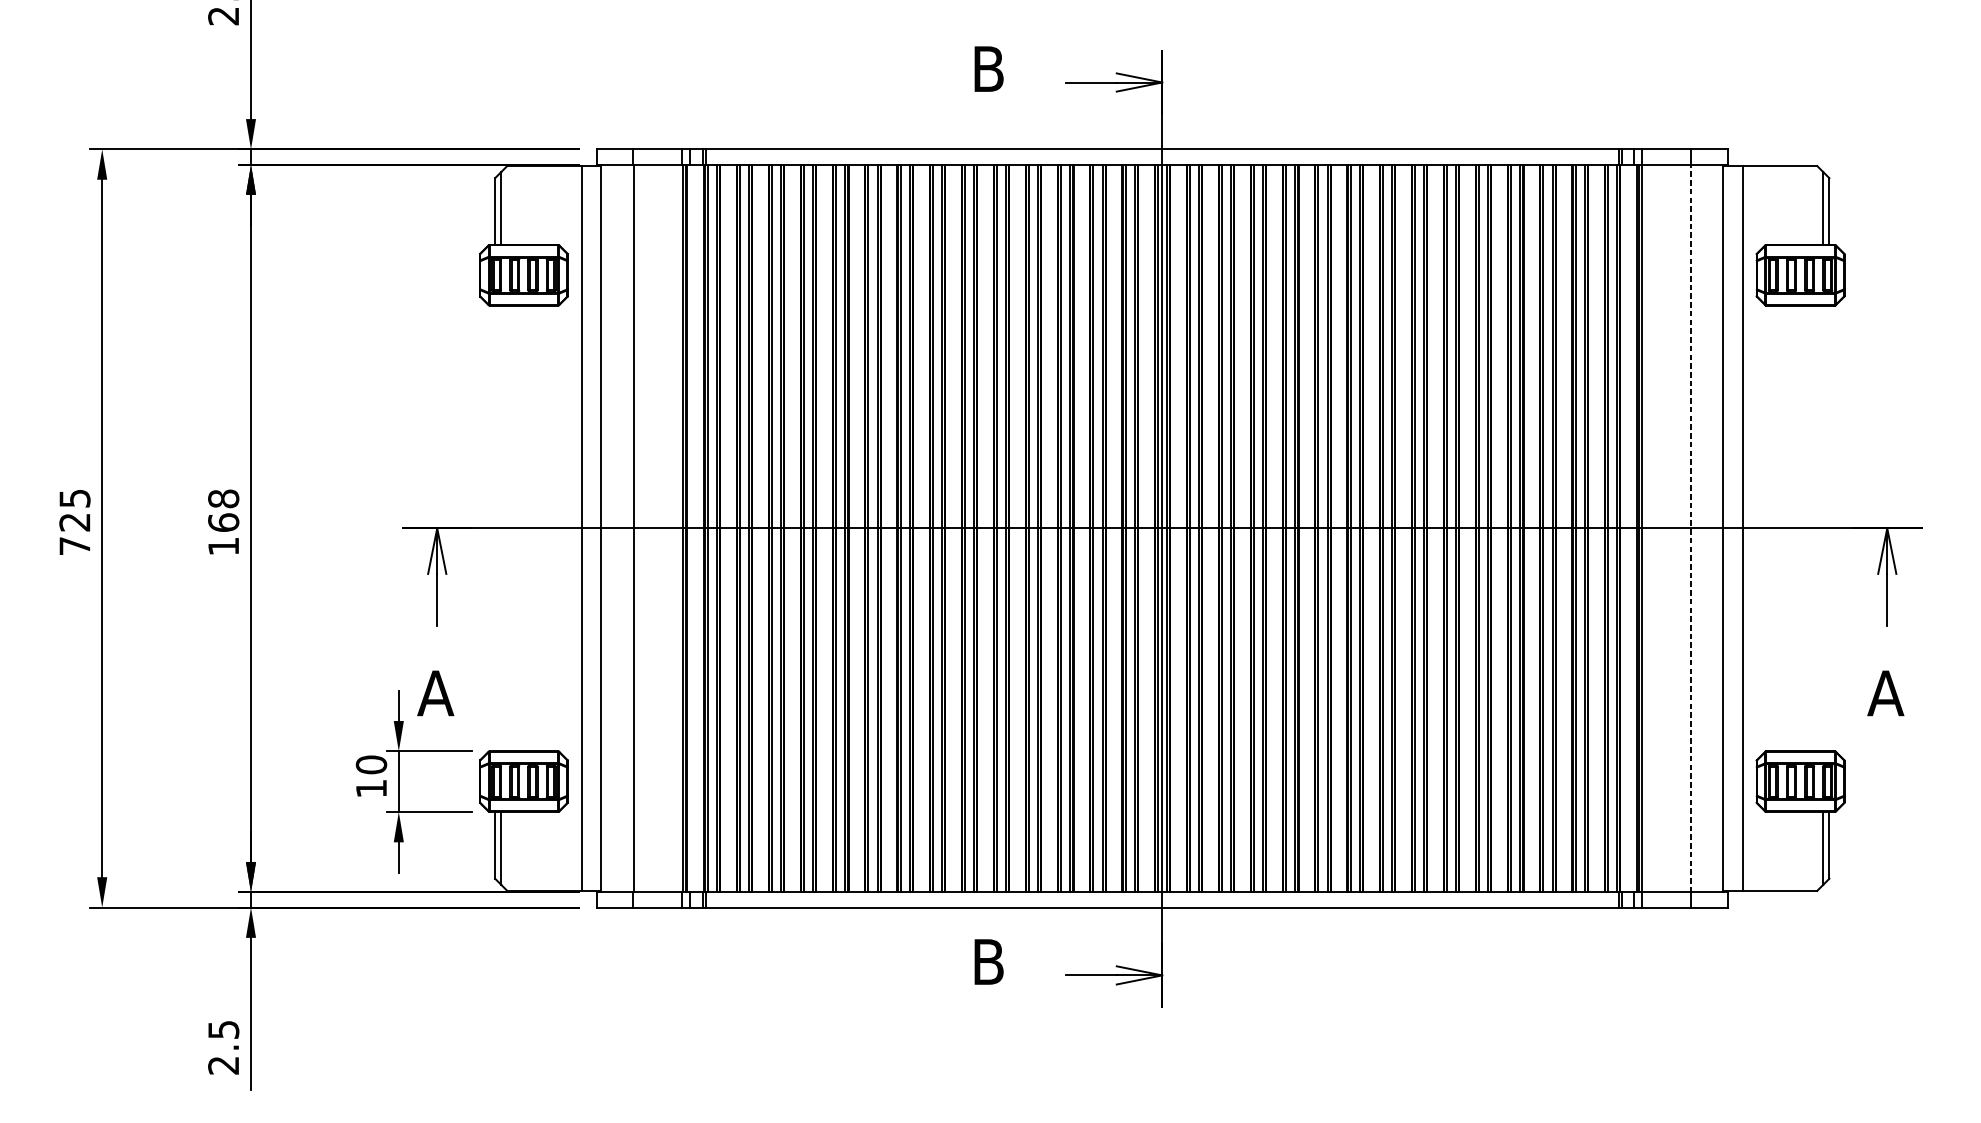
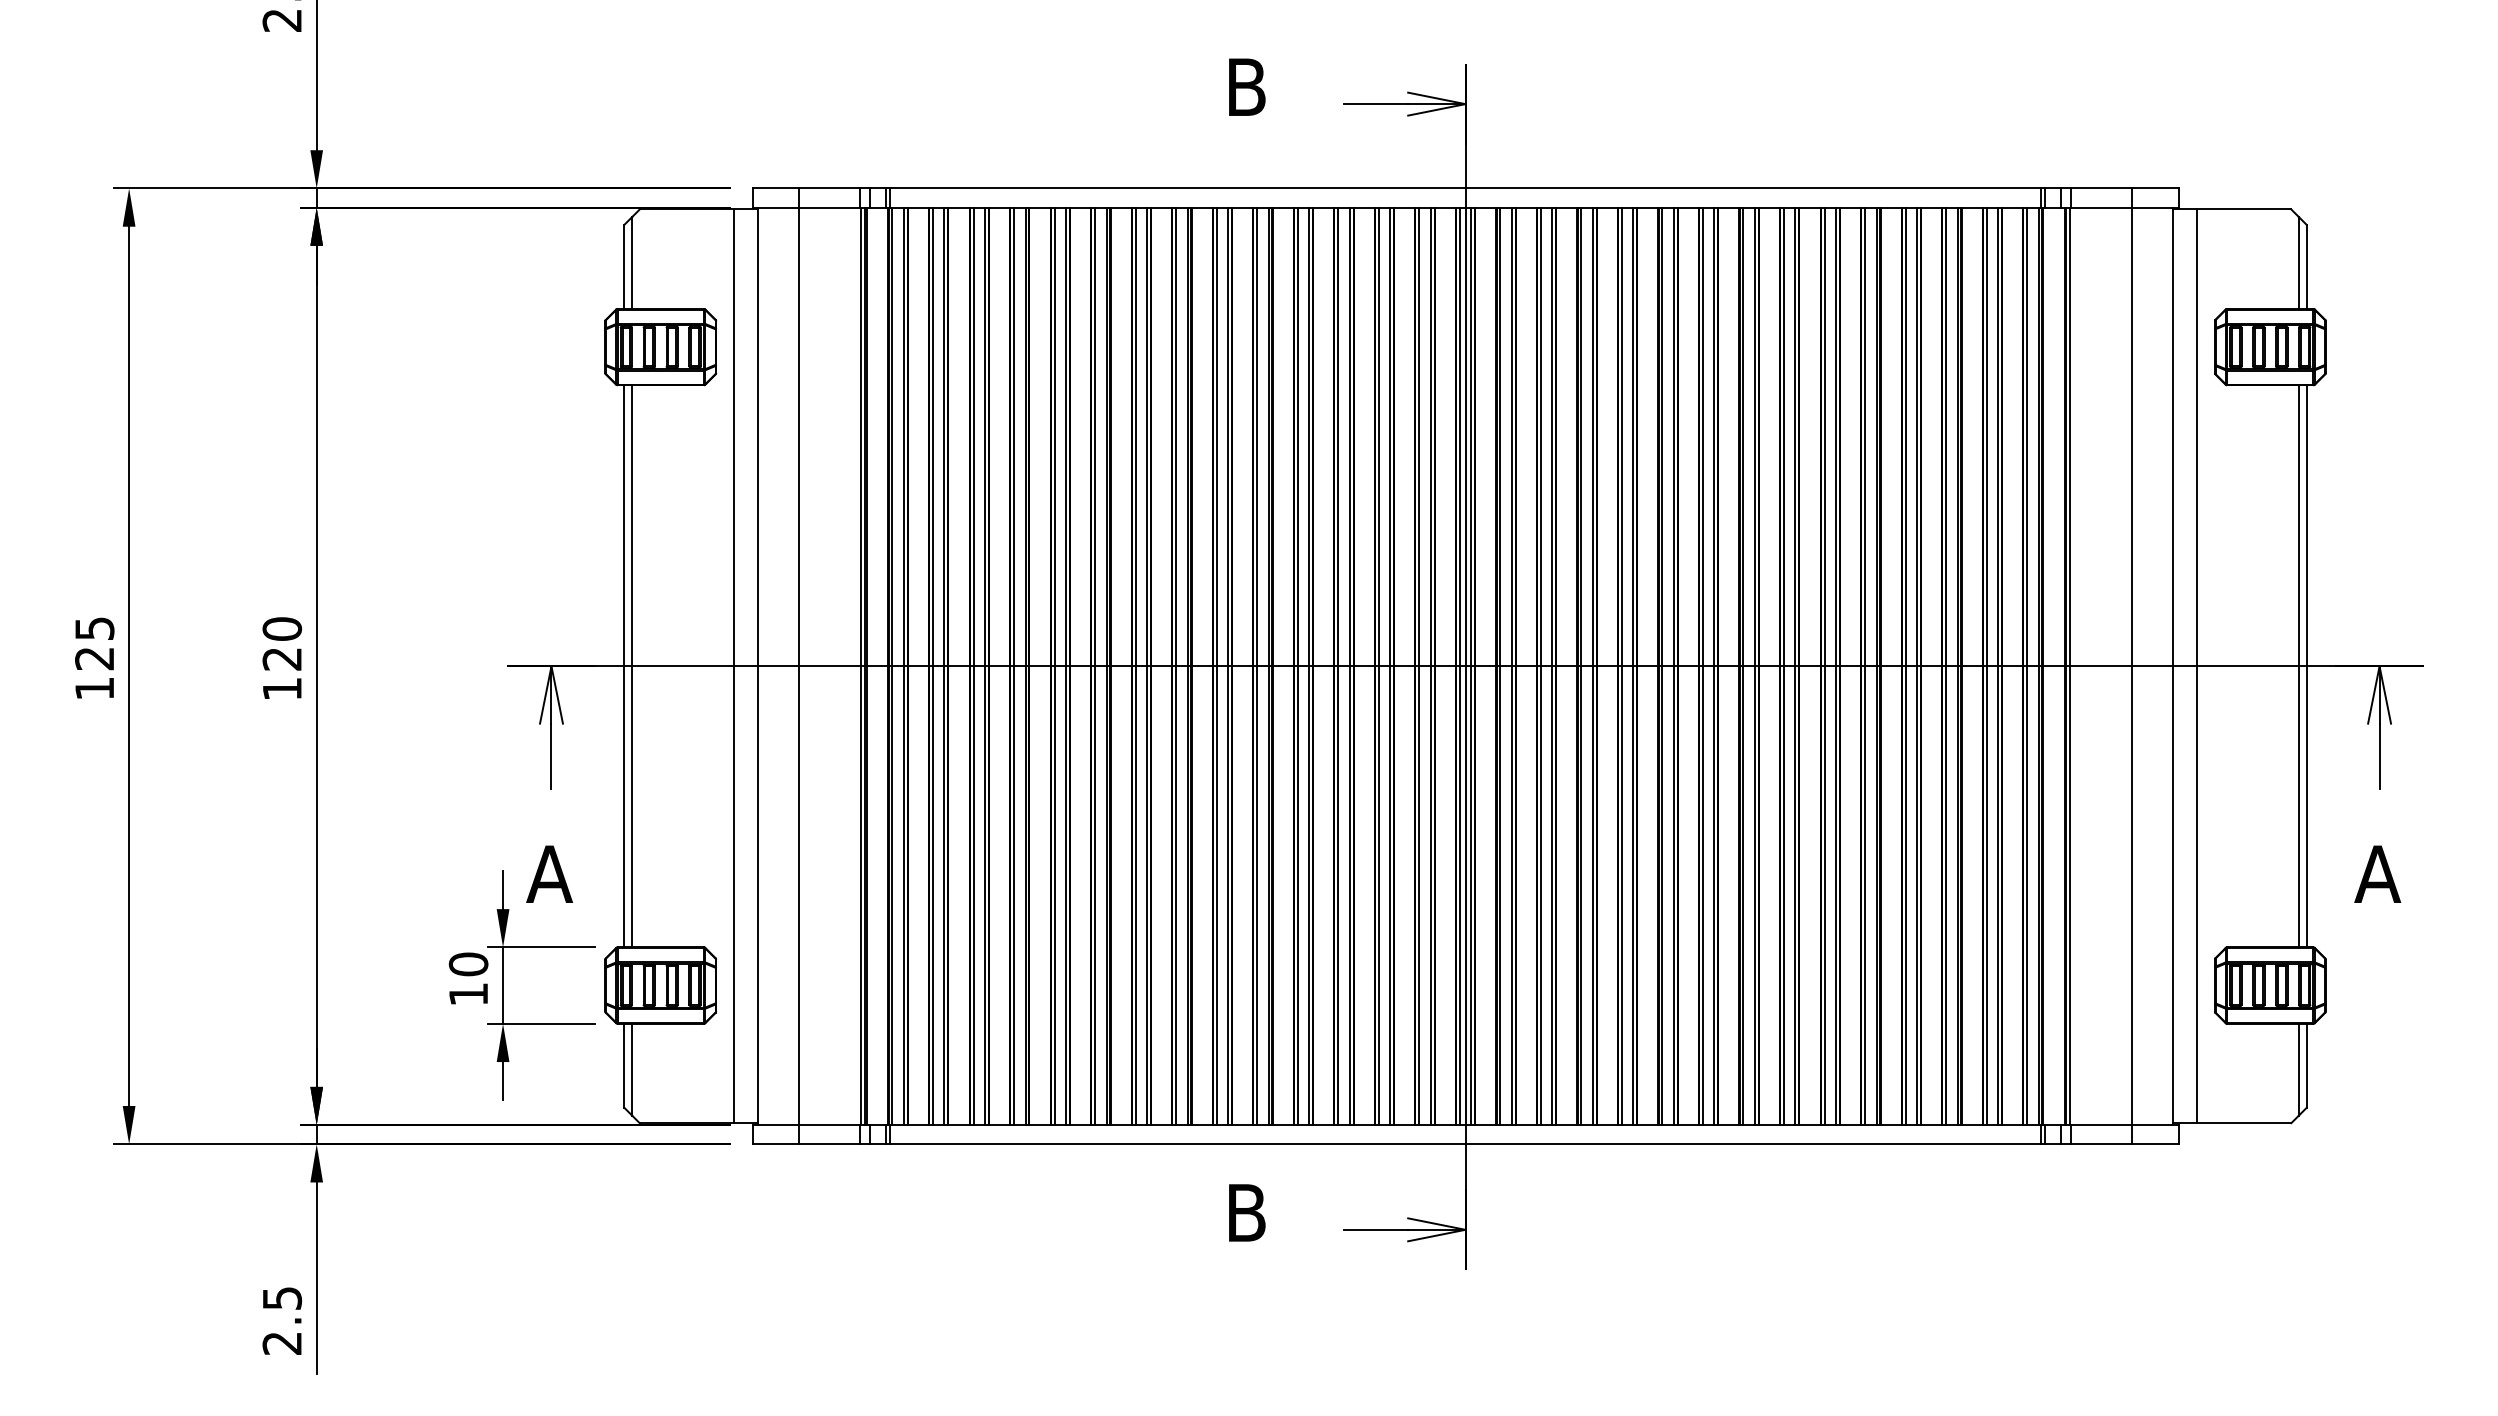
text: (223, 510) -> (282, 643), 168 -> 120
line: (495, 528) -> (624, 666), added
line: (501, 528) -> (632, 666), added
line: (1690, 528) -> (2131, 666), dashed -> solid
line: (1822, 528) -> (2298, 666), added
line: (1829, 528) -> (2306, 666), added
text: (74, 546) -> (94, 688), 725 -> 125

